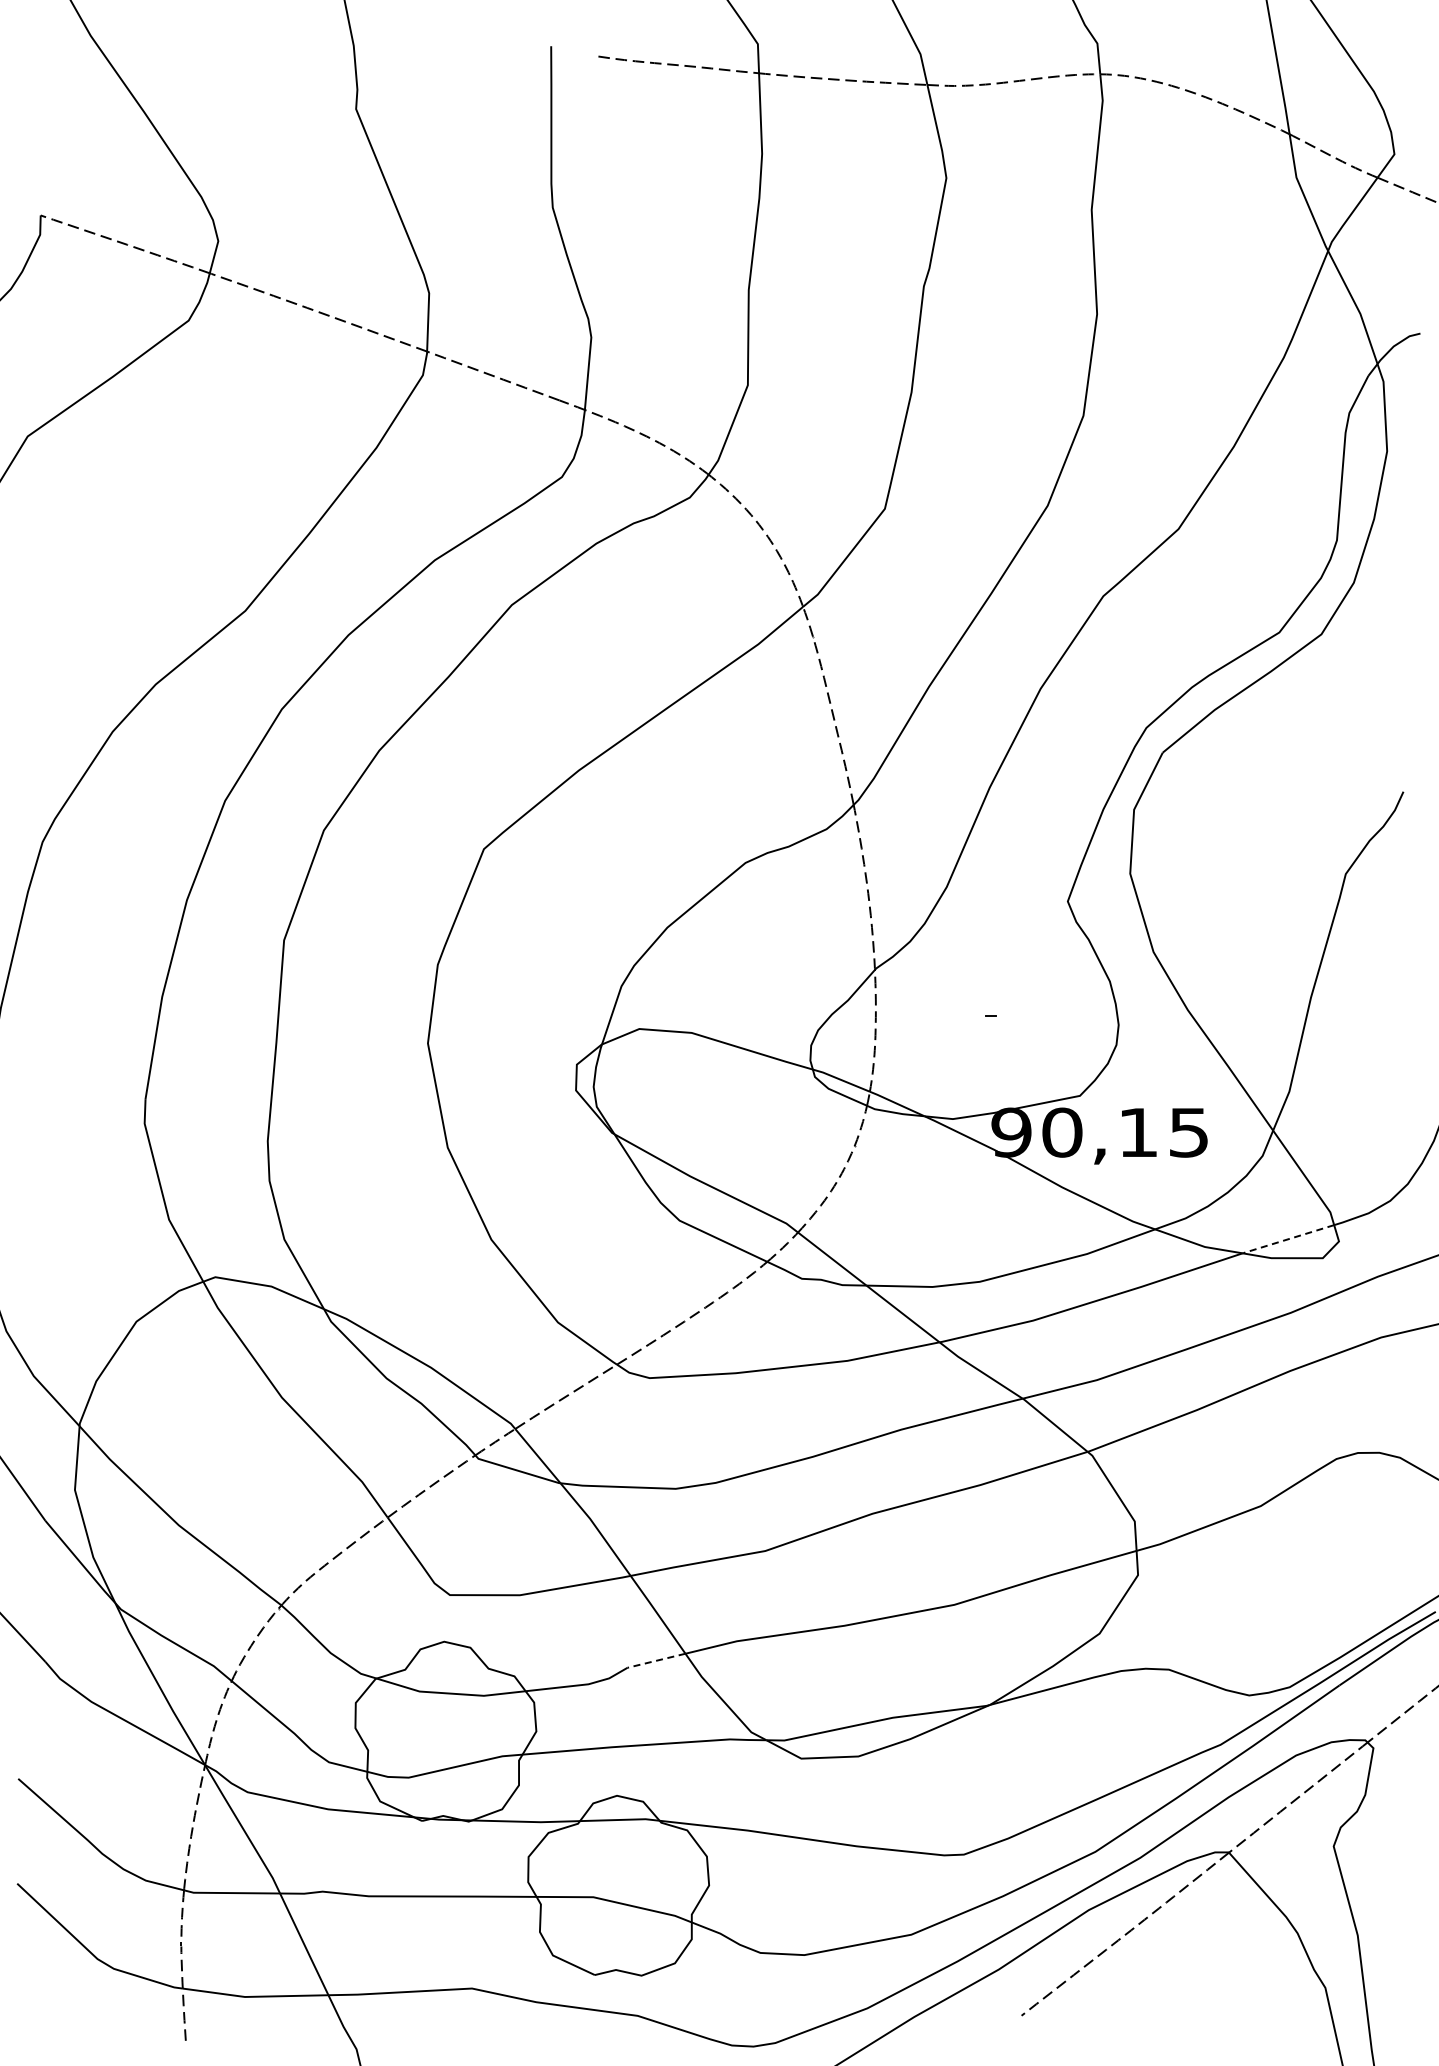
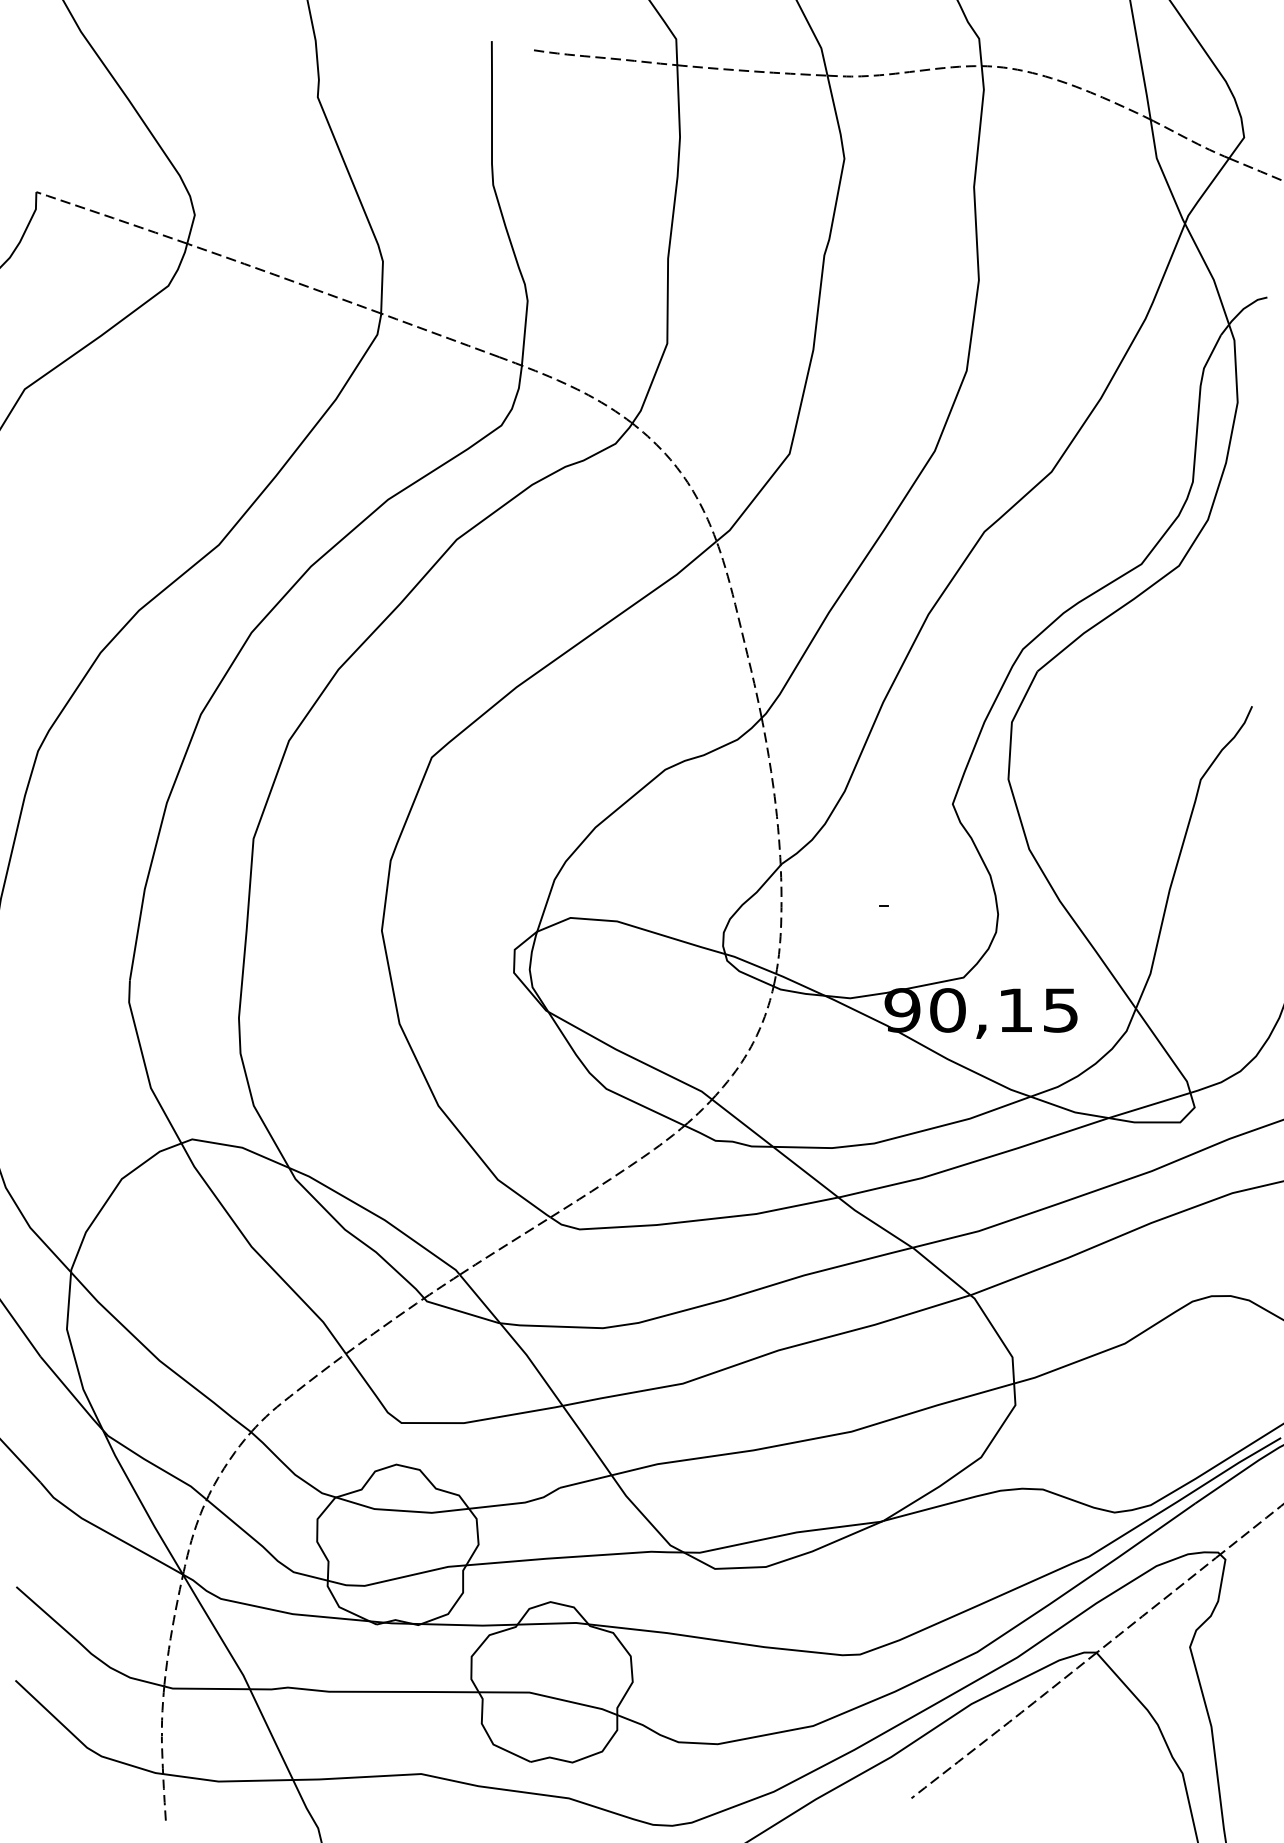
line: (1287, 1239) -> (1148, 1105), dashed -> solid
line: (656, 1660) -> (585, 1481), dashed -> solid

